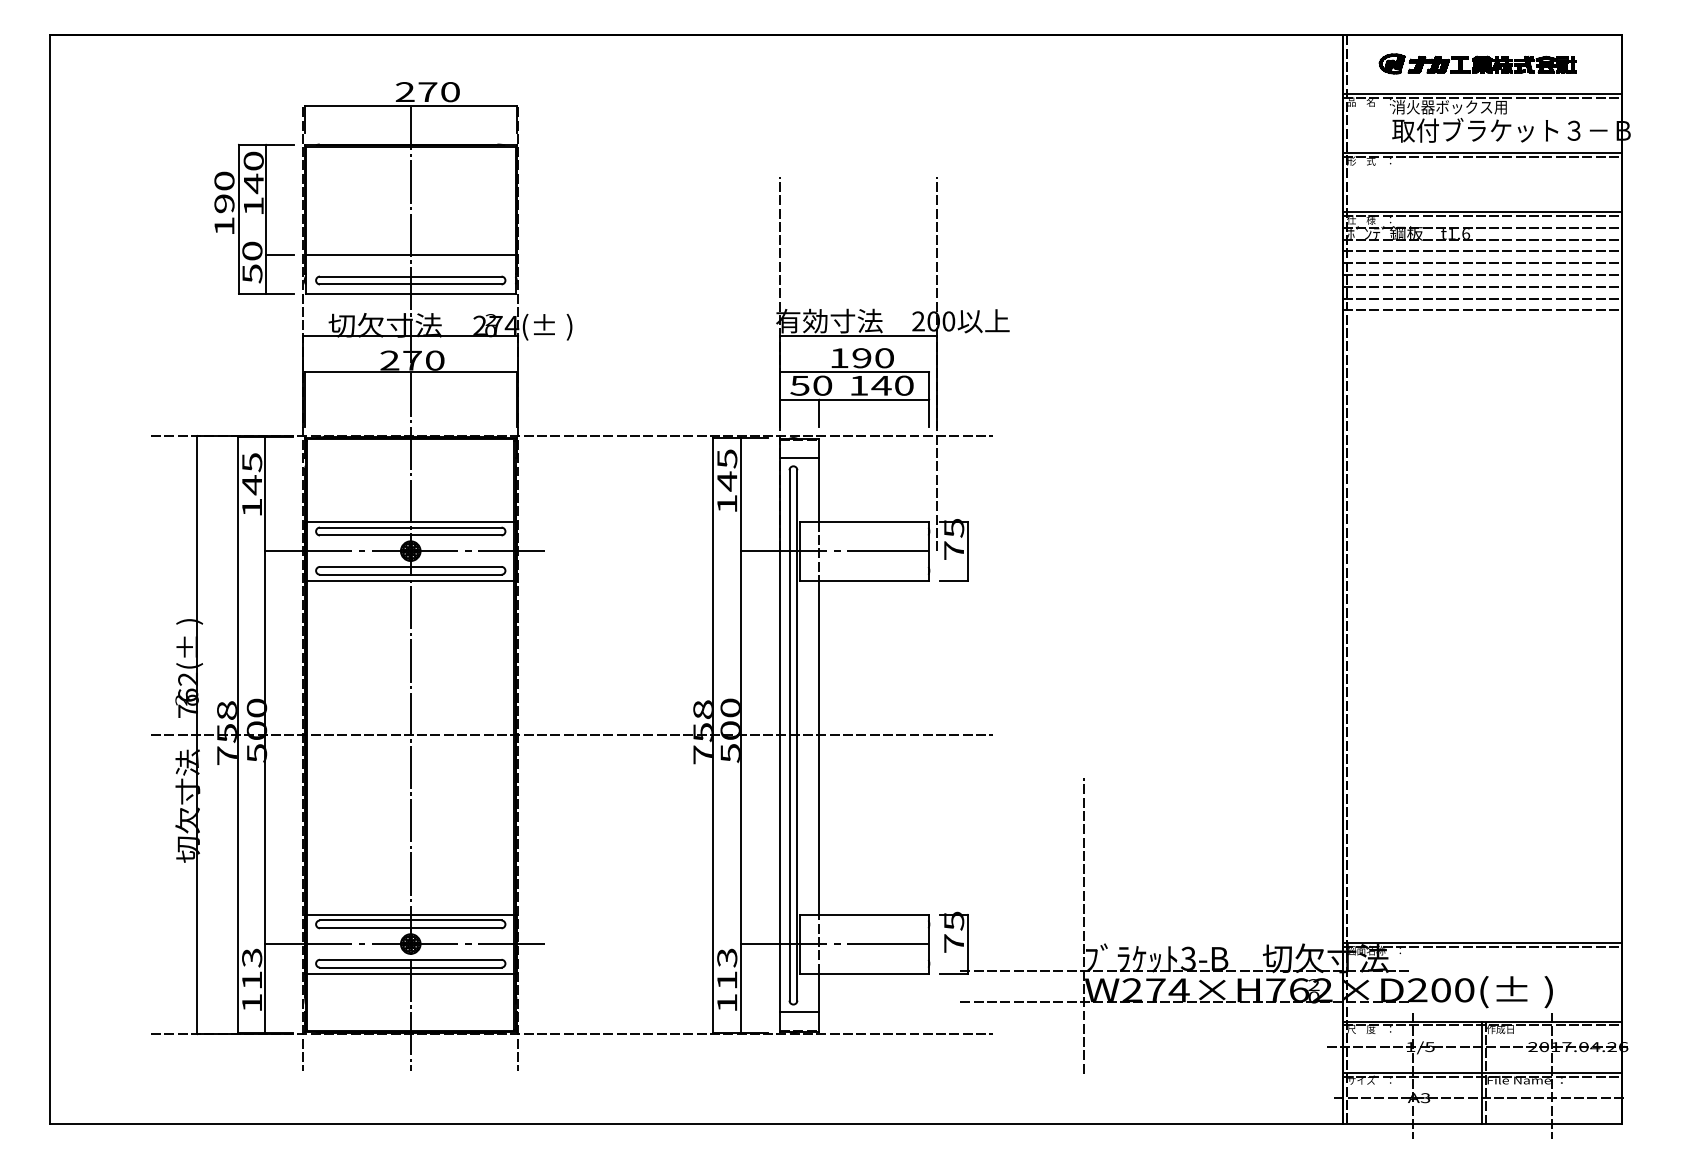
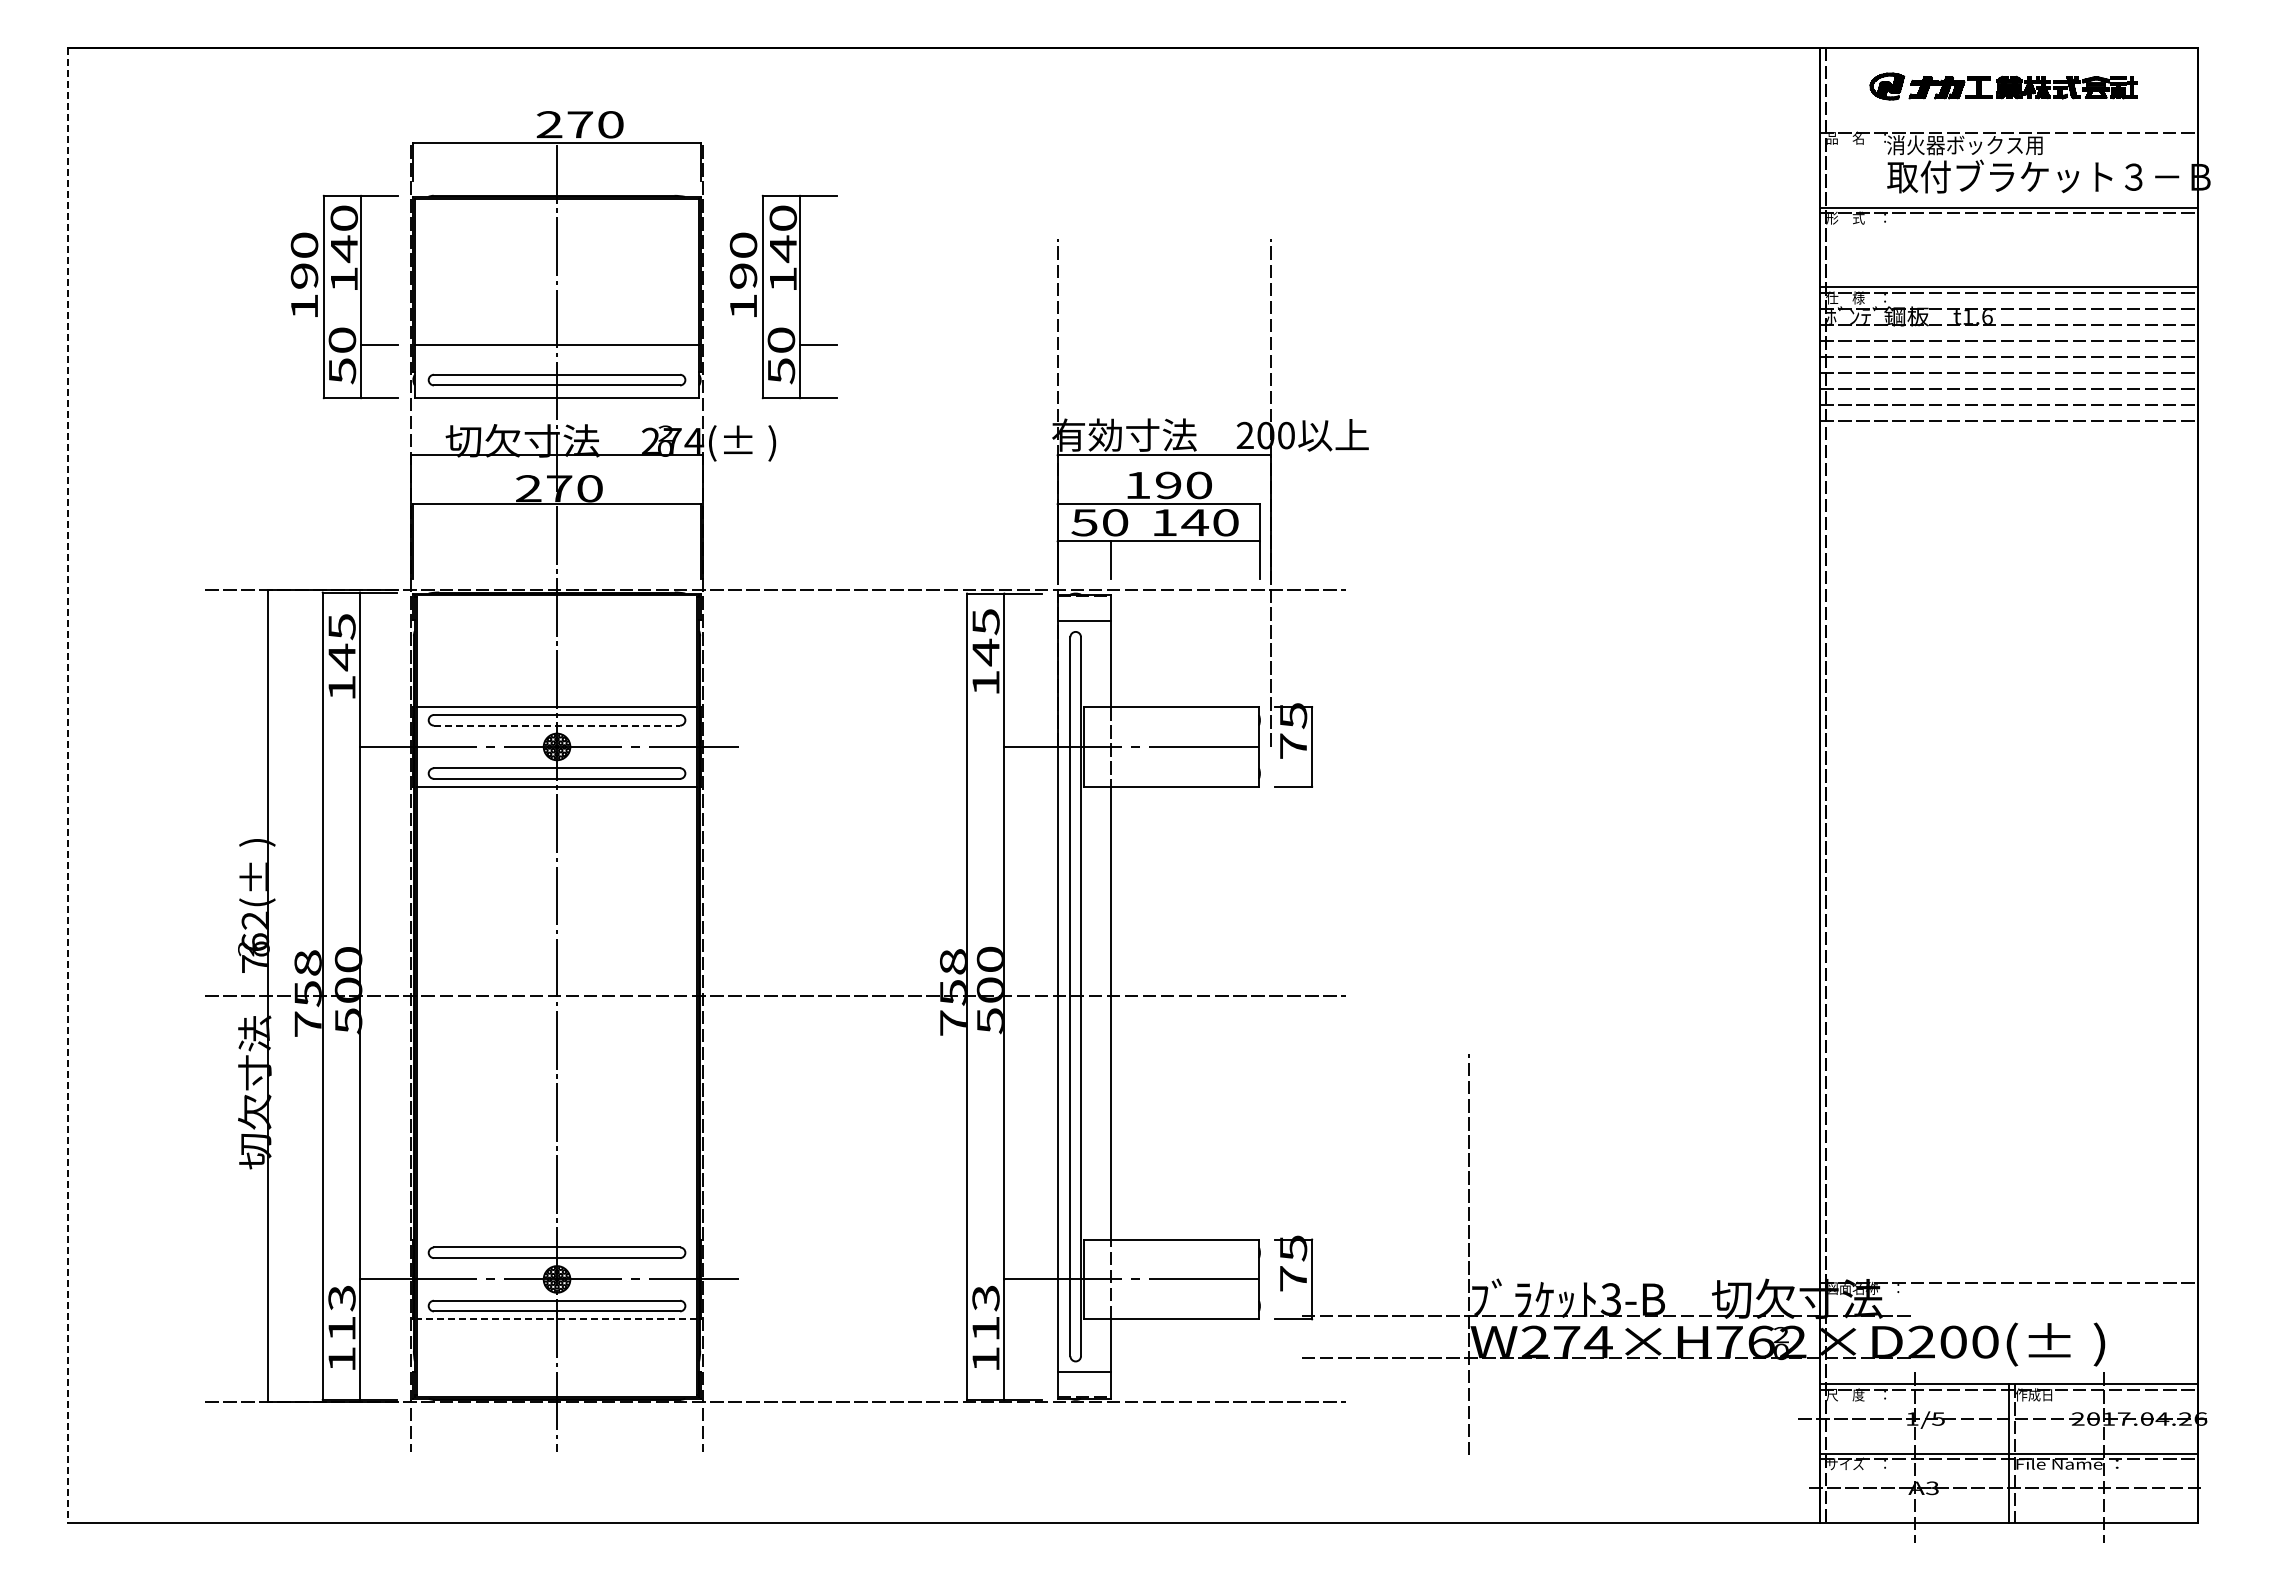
line: (1482, 94) -> (2009, 127), removed
part: (577, 218) -> (783, 296), added
line: (411, 535) -> (557, 725), solid -> dashed
line: (50, 579) -> (68, 785), solid -> dashed
line: (410, 914) -> (556, 1239), removed
line: (1482, 942) -> (2009, 1277), removed
line: (410, 973) -> (556, 1319), solid -> dashed

